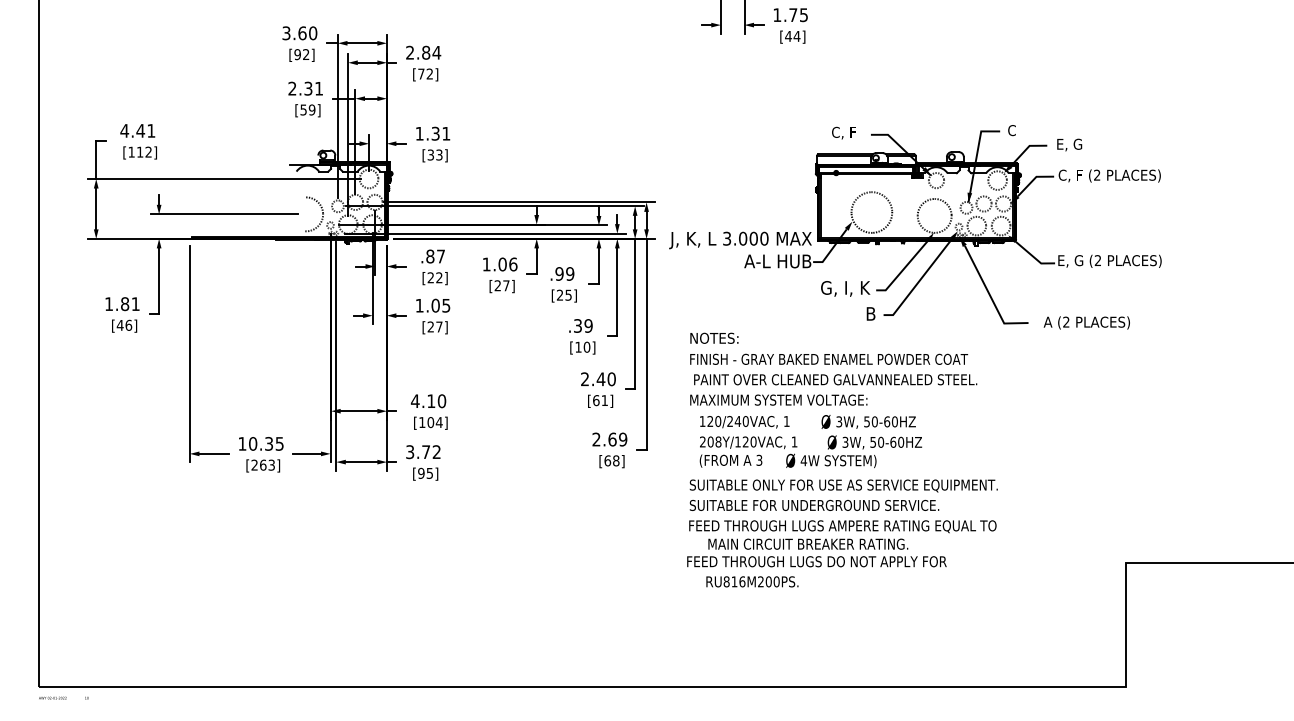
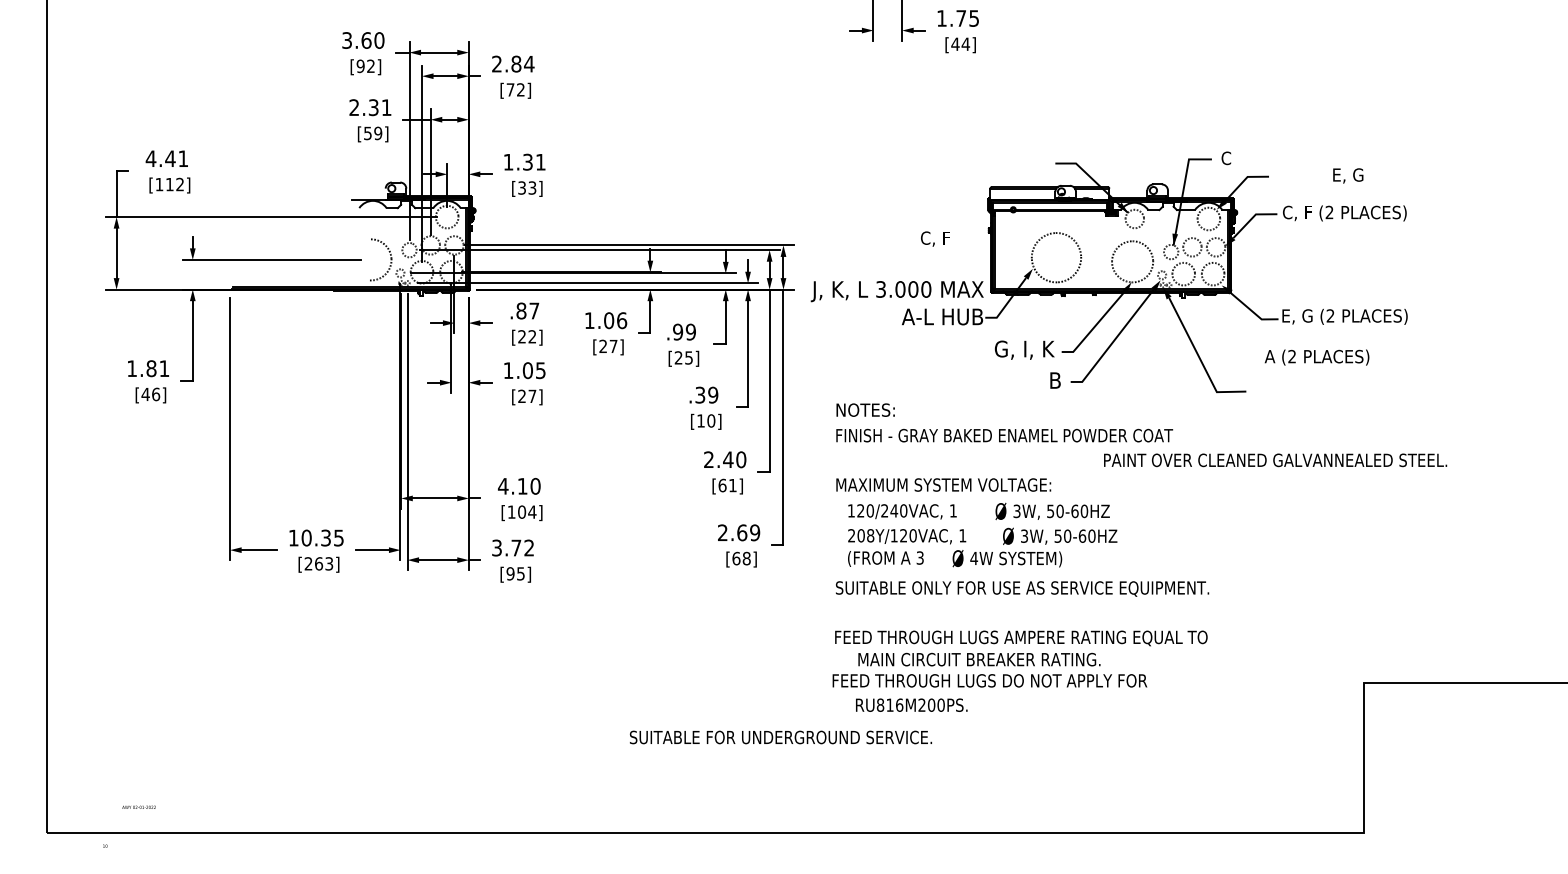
text: (843, 132) -> (934, 238), moved
text: (1069, 144) -> (1348, 175), moved
text: (1086, 322) -> (1316, 357), moved
text: (835, 379) -> (1275, 460), moved
text: (814, 504) -> (780, 736), moved
text: (52, 697) -> (138, 806), moved

